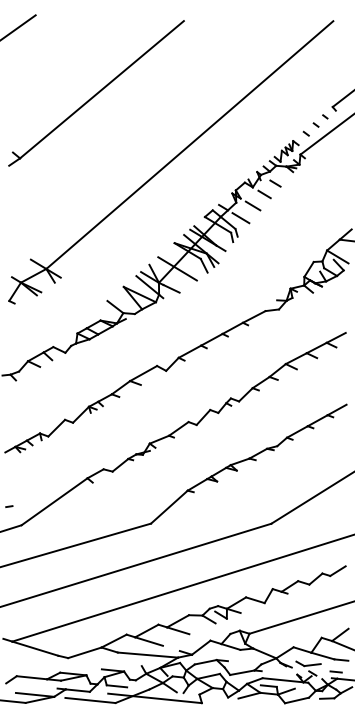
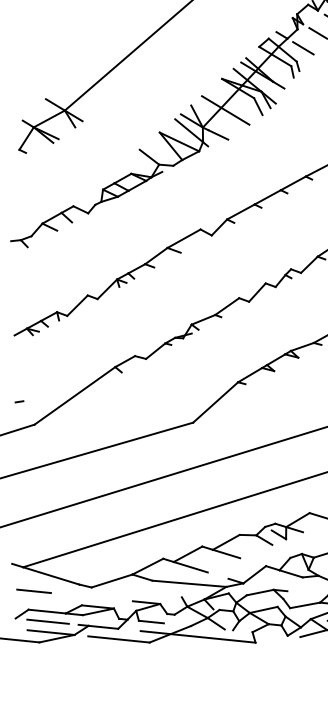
line: (20, 660) -> (33, 590), added
line: (32, 685) -> (47, 621), added

